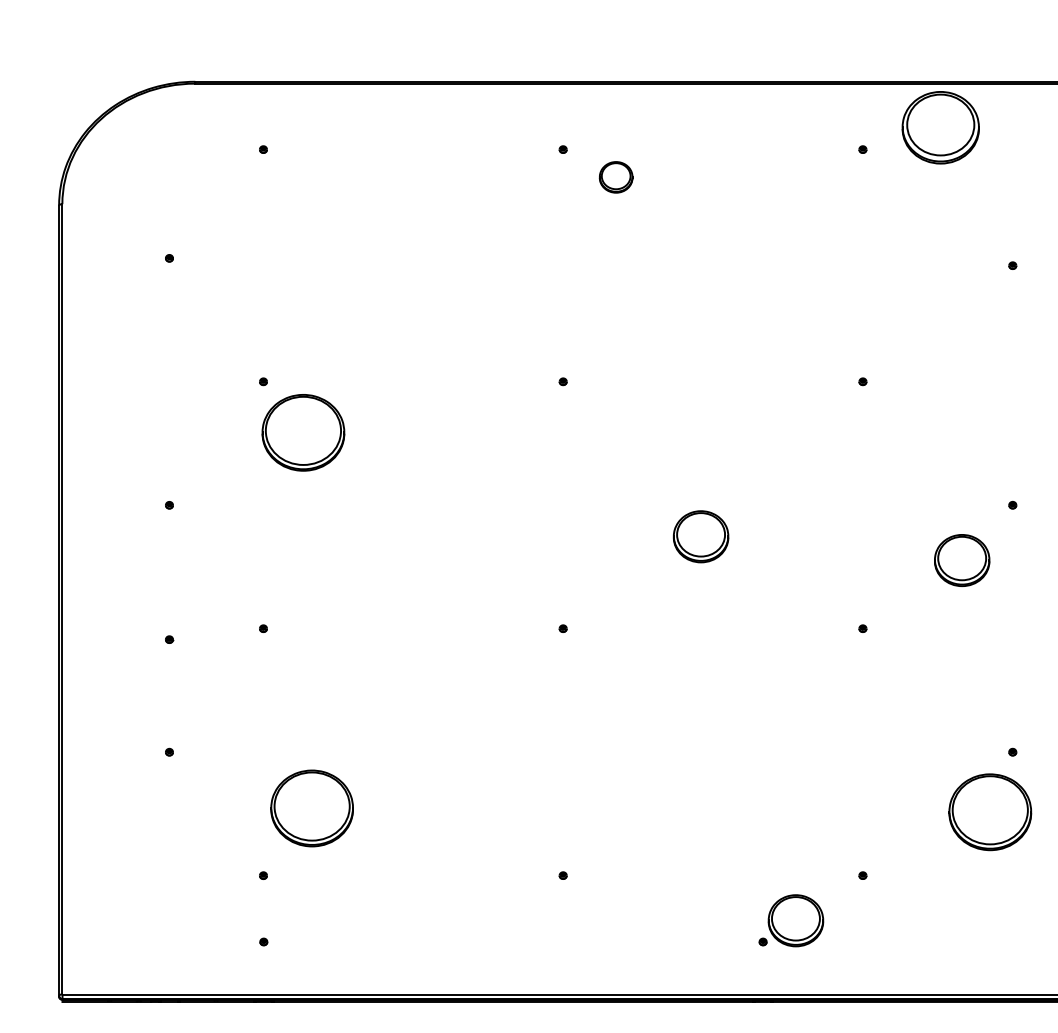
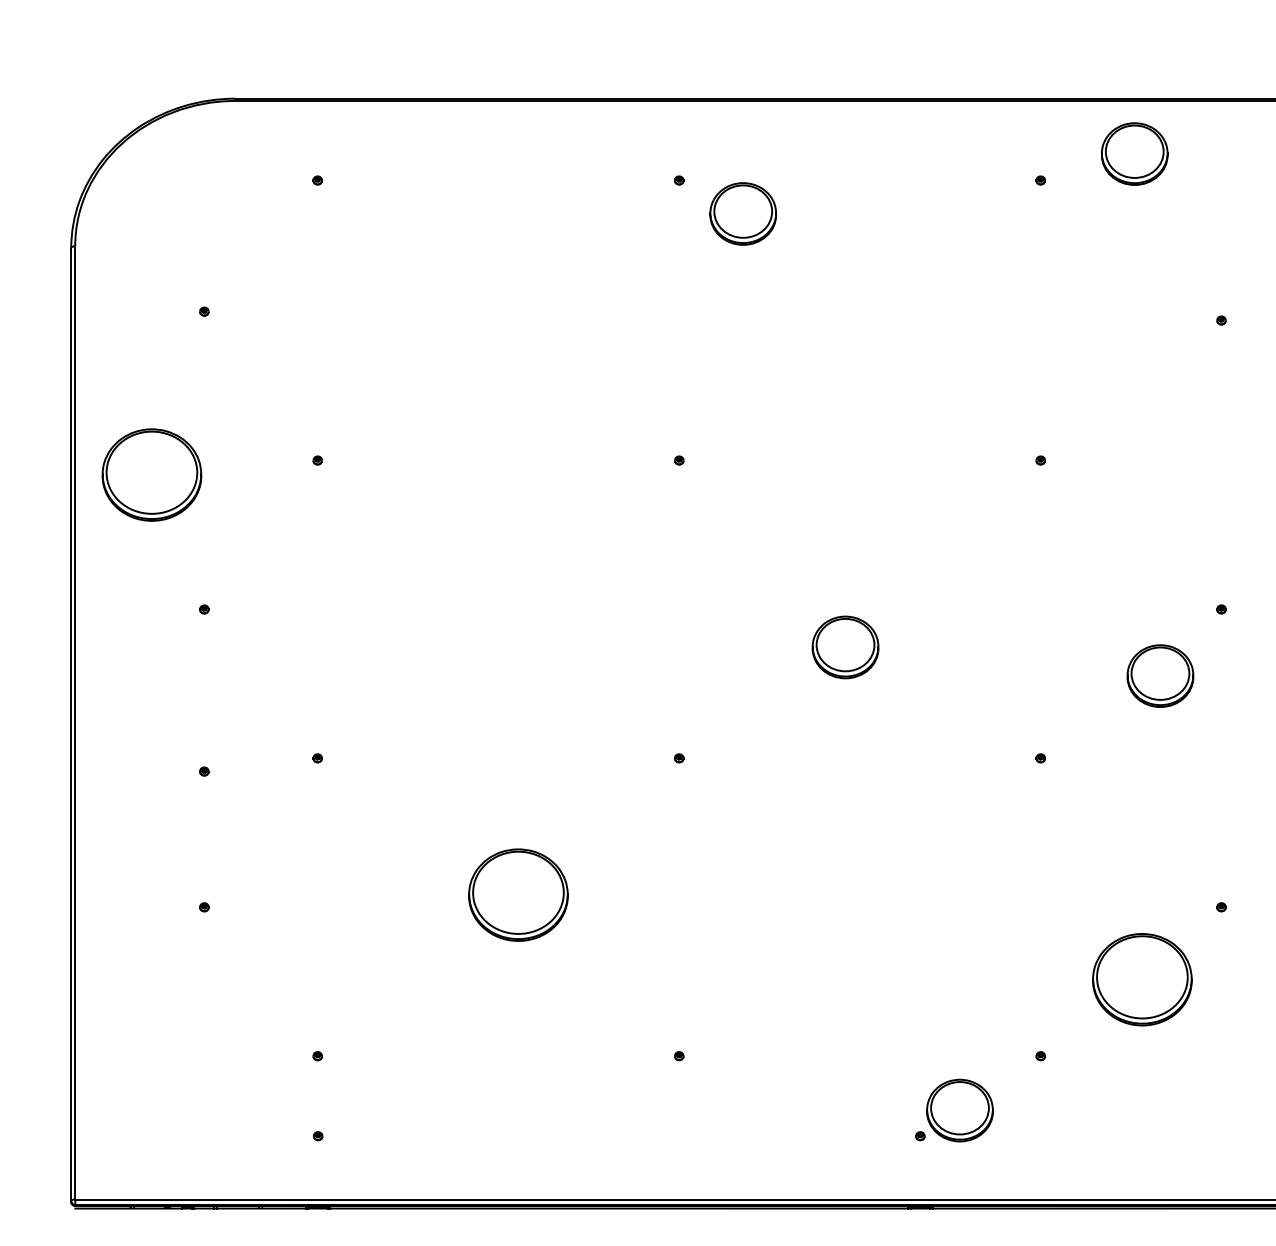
part: (940, 127) -> (1134, 153), size x0.71
part: (615, 176) -> (742, 213), size x1.67
part: (303, 432) -> (151, 474), moved
part: (312, 807) -> (518, 894), moved
part: (990, 812) -> (1142, 979), moved

